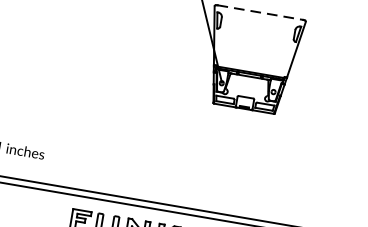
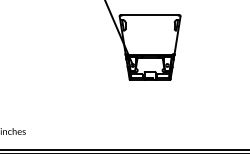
line: (261, 12) -> (150, 15), dashed -> solid

